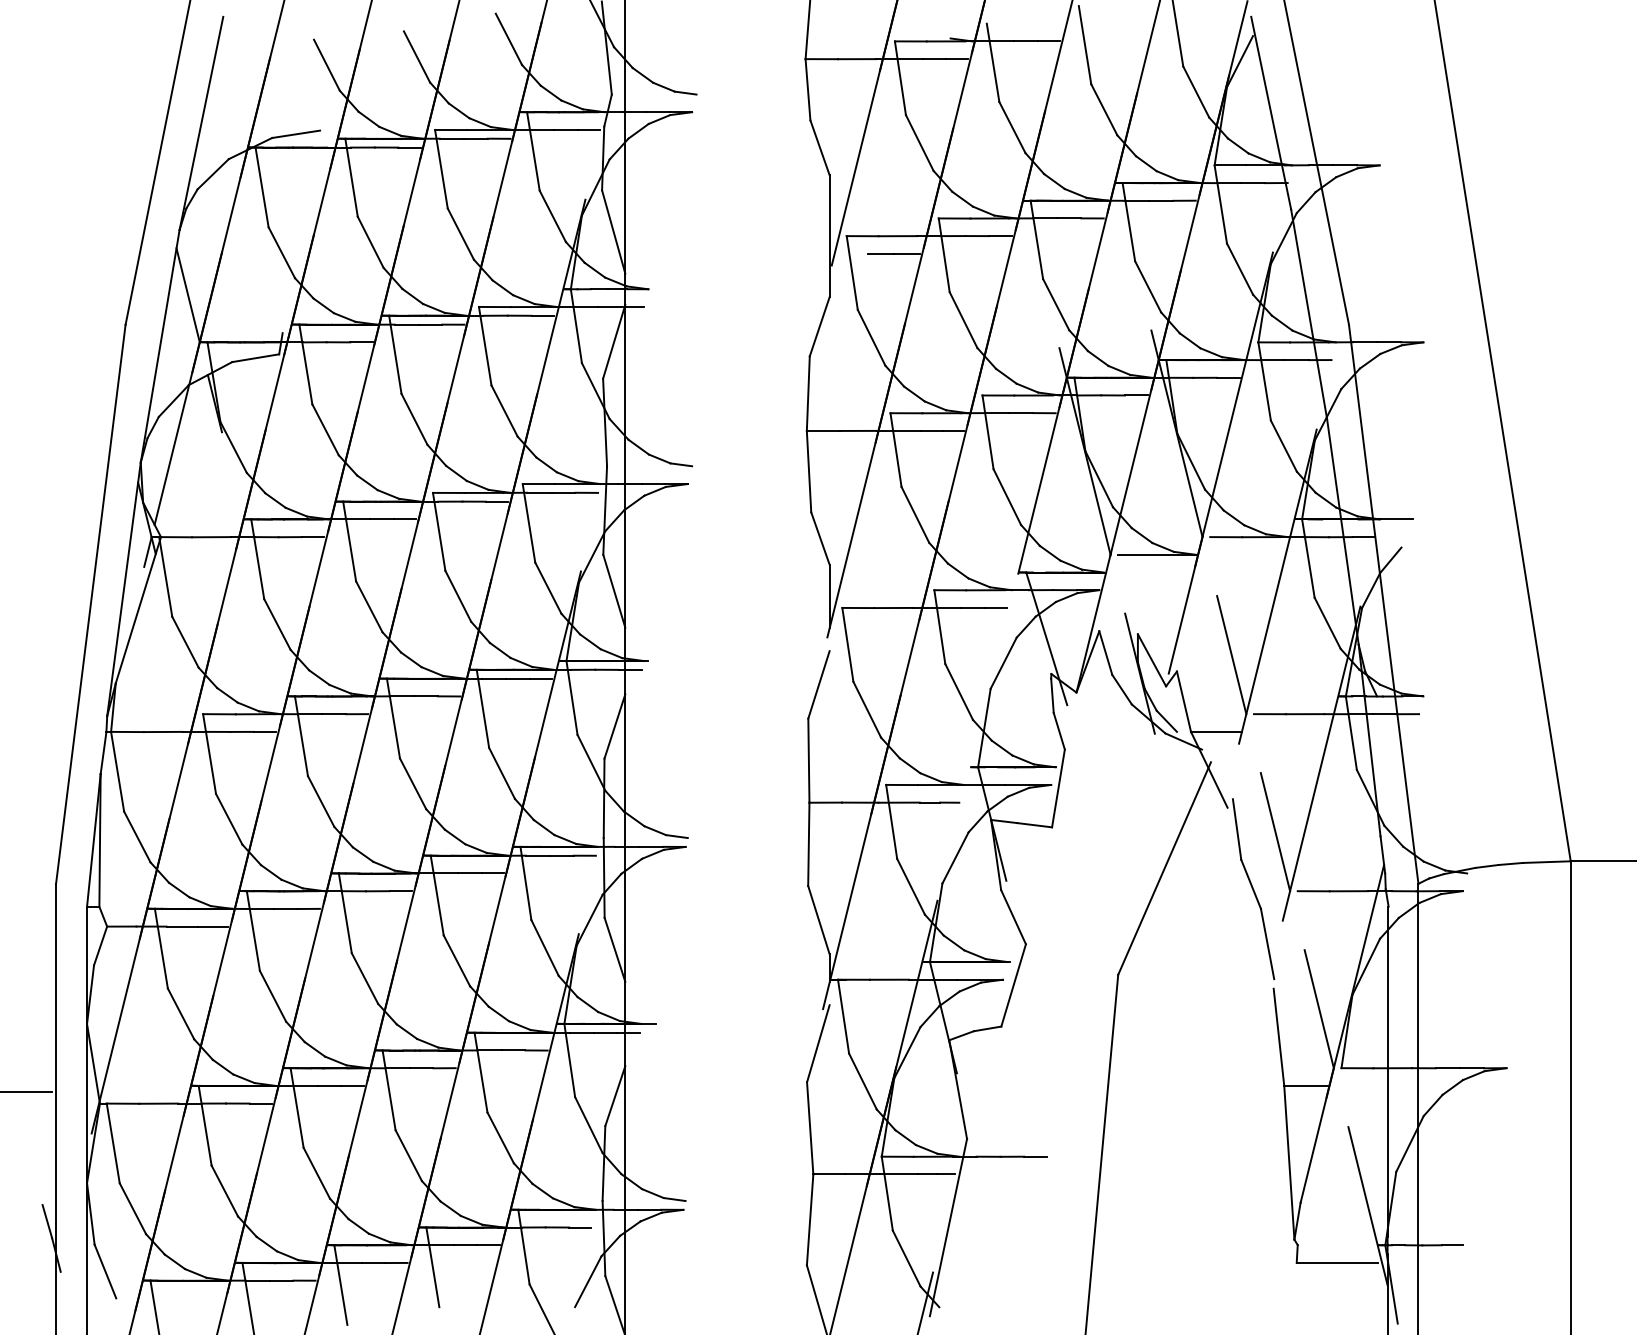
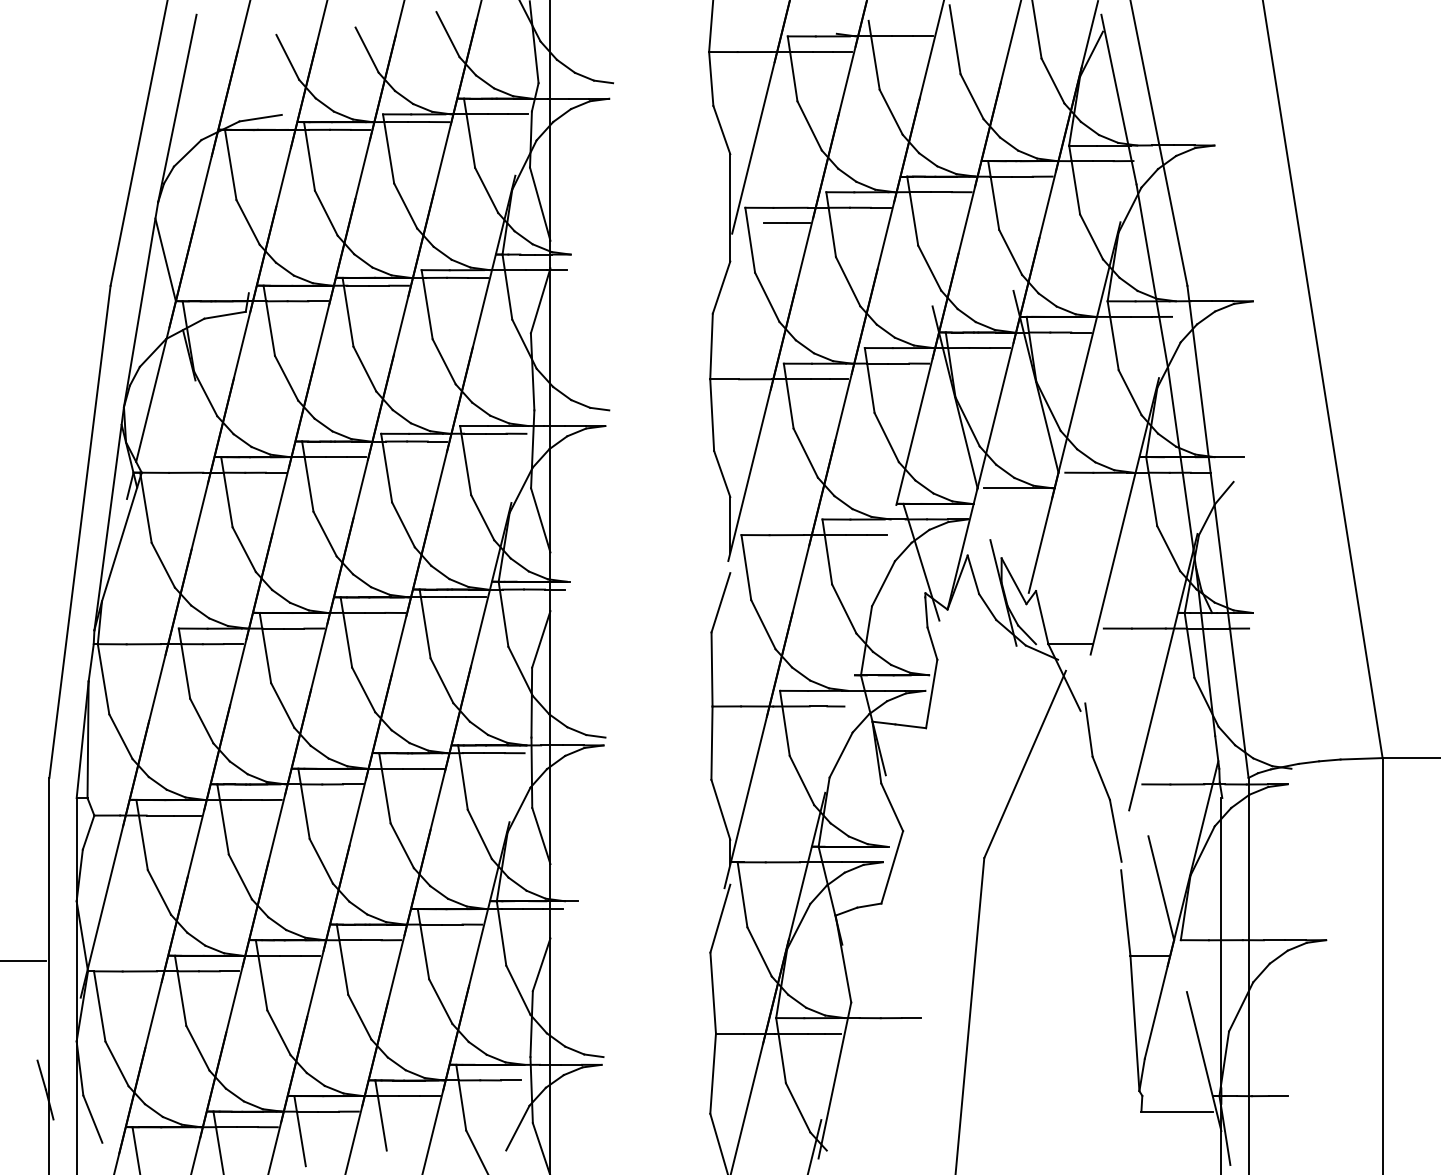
line: (1231, 655) -> (1084, 576), removed
line: (1275, 832) -> (1122, 732), removed

